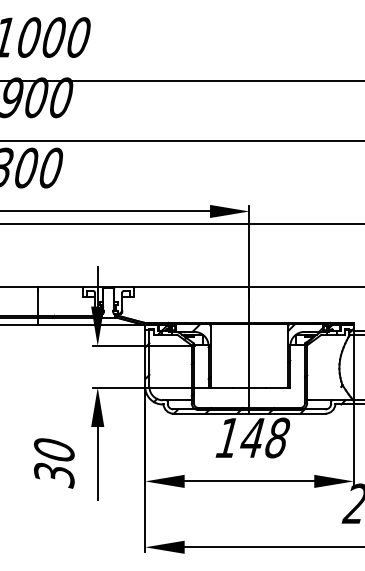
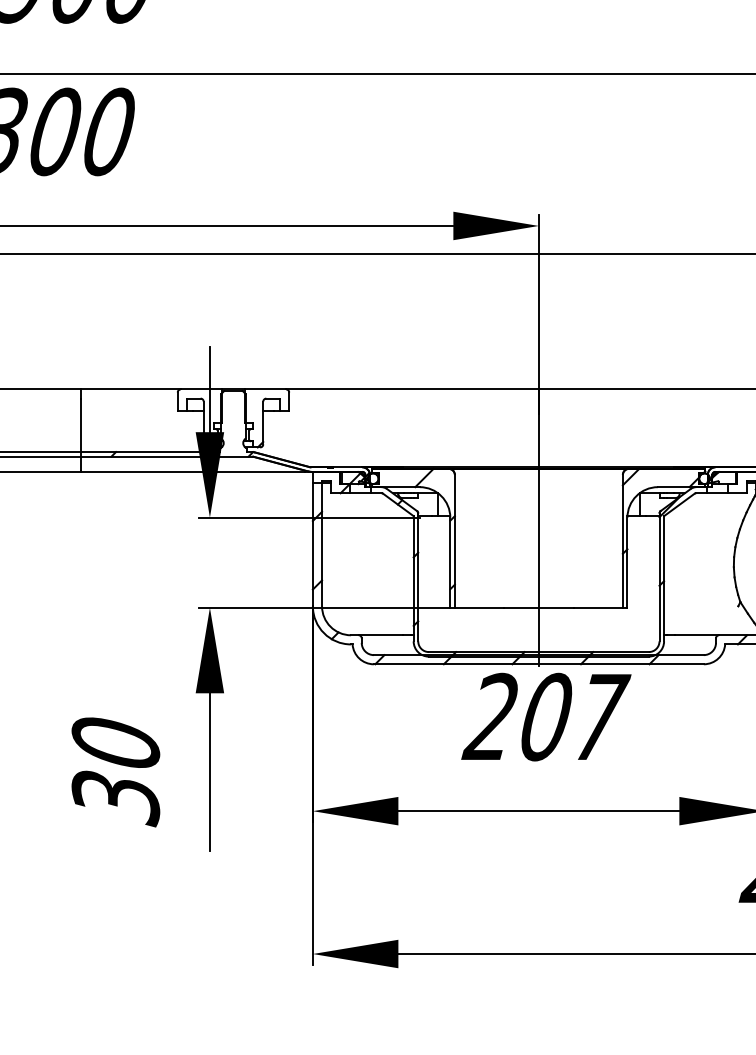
text: (252, 437) -> (545, 715), 148 -> 207

